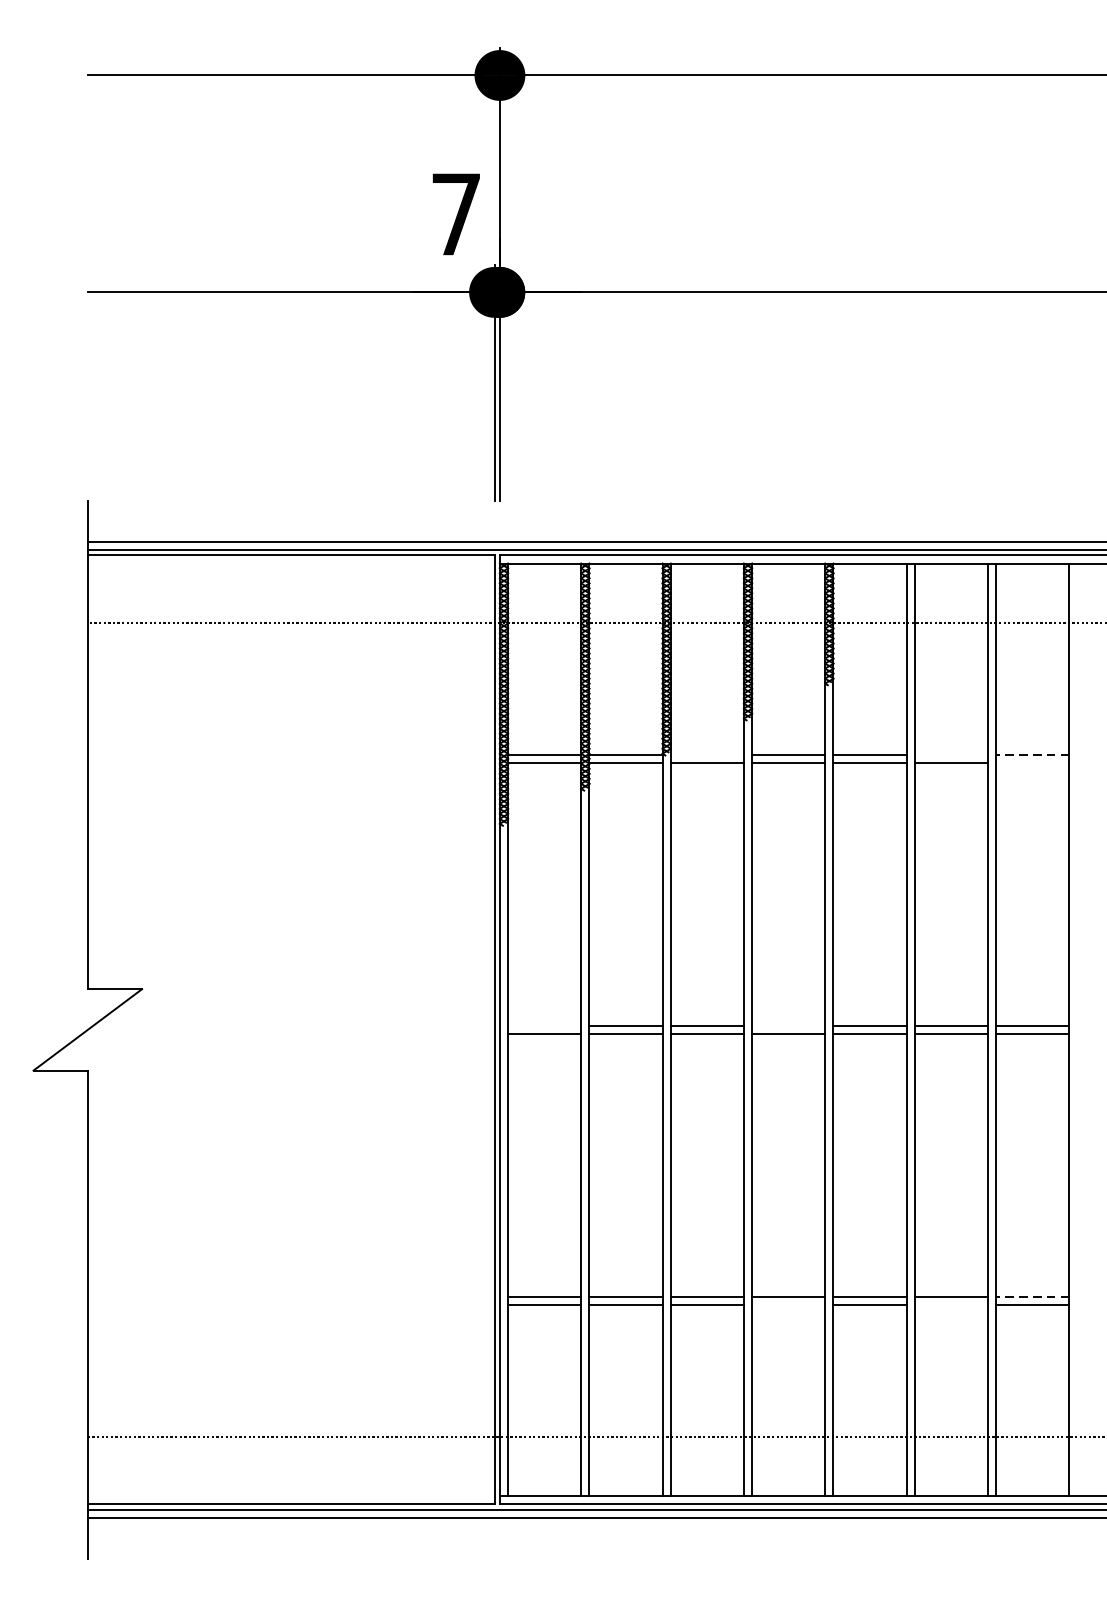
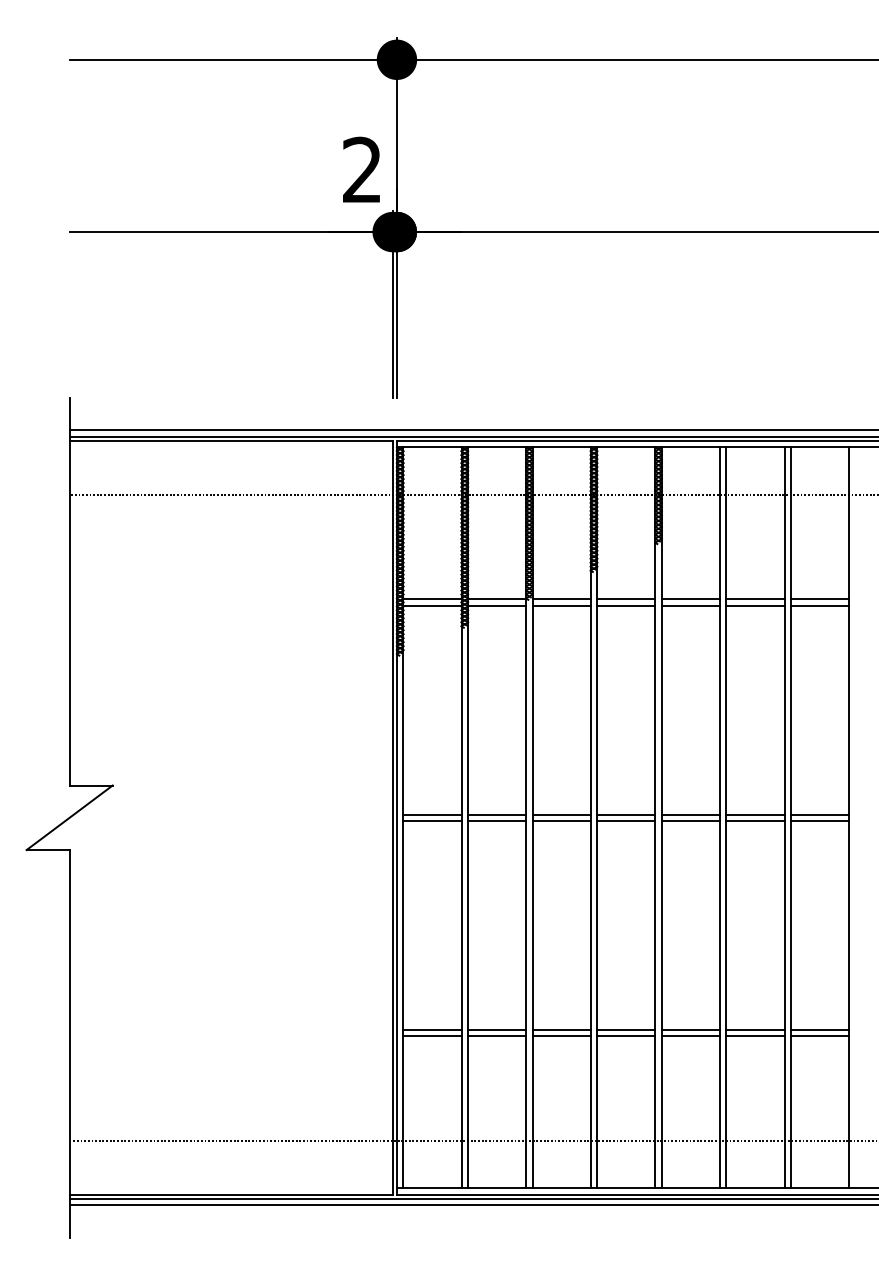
text: (455, 213) -> (361, 169), 7 -> 2
line: (707, 755) -> (561, 599), added
line: (951, 755) -> (755, 599), added
line: (1031, 755) -> (819, 599), dashed -> solid
line: (1033, 762) -> (820, 605), added
line: (544, 1025) -> (432, 814), added
line: (788, 1025) -> (626, 814), added
line: (1031, 1296) -> (819, 1029), dashed -> solid
line: (788, 1305) -> (626, 1036), added
line: (951, 1305) -> (755, 1036), added

